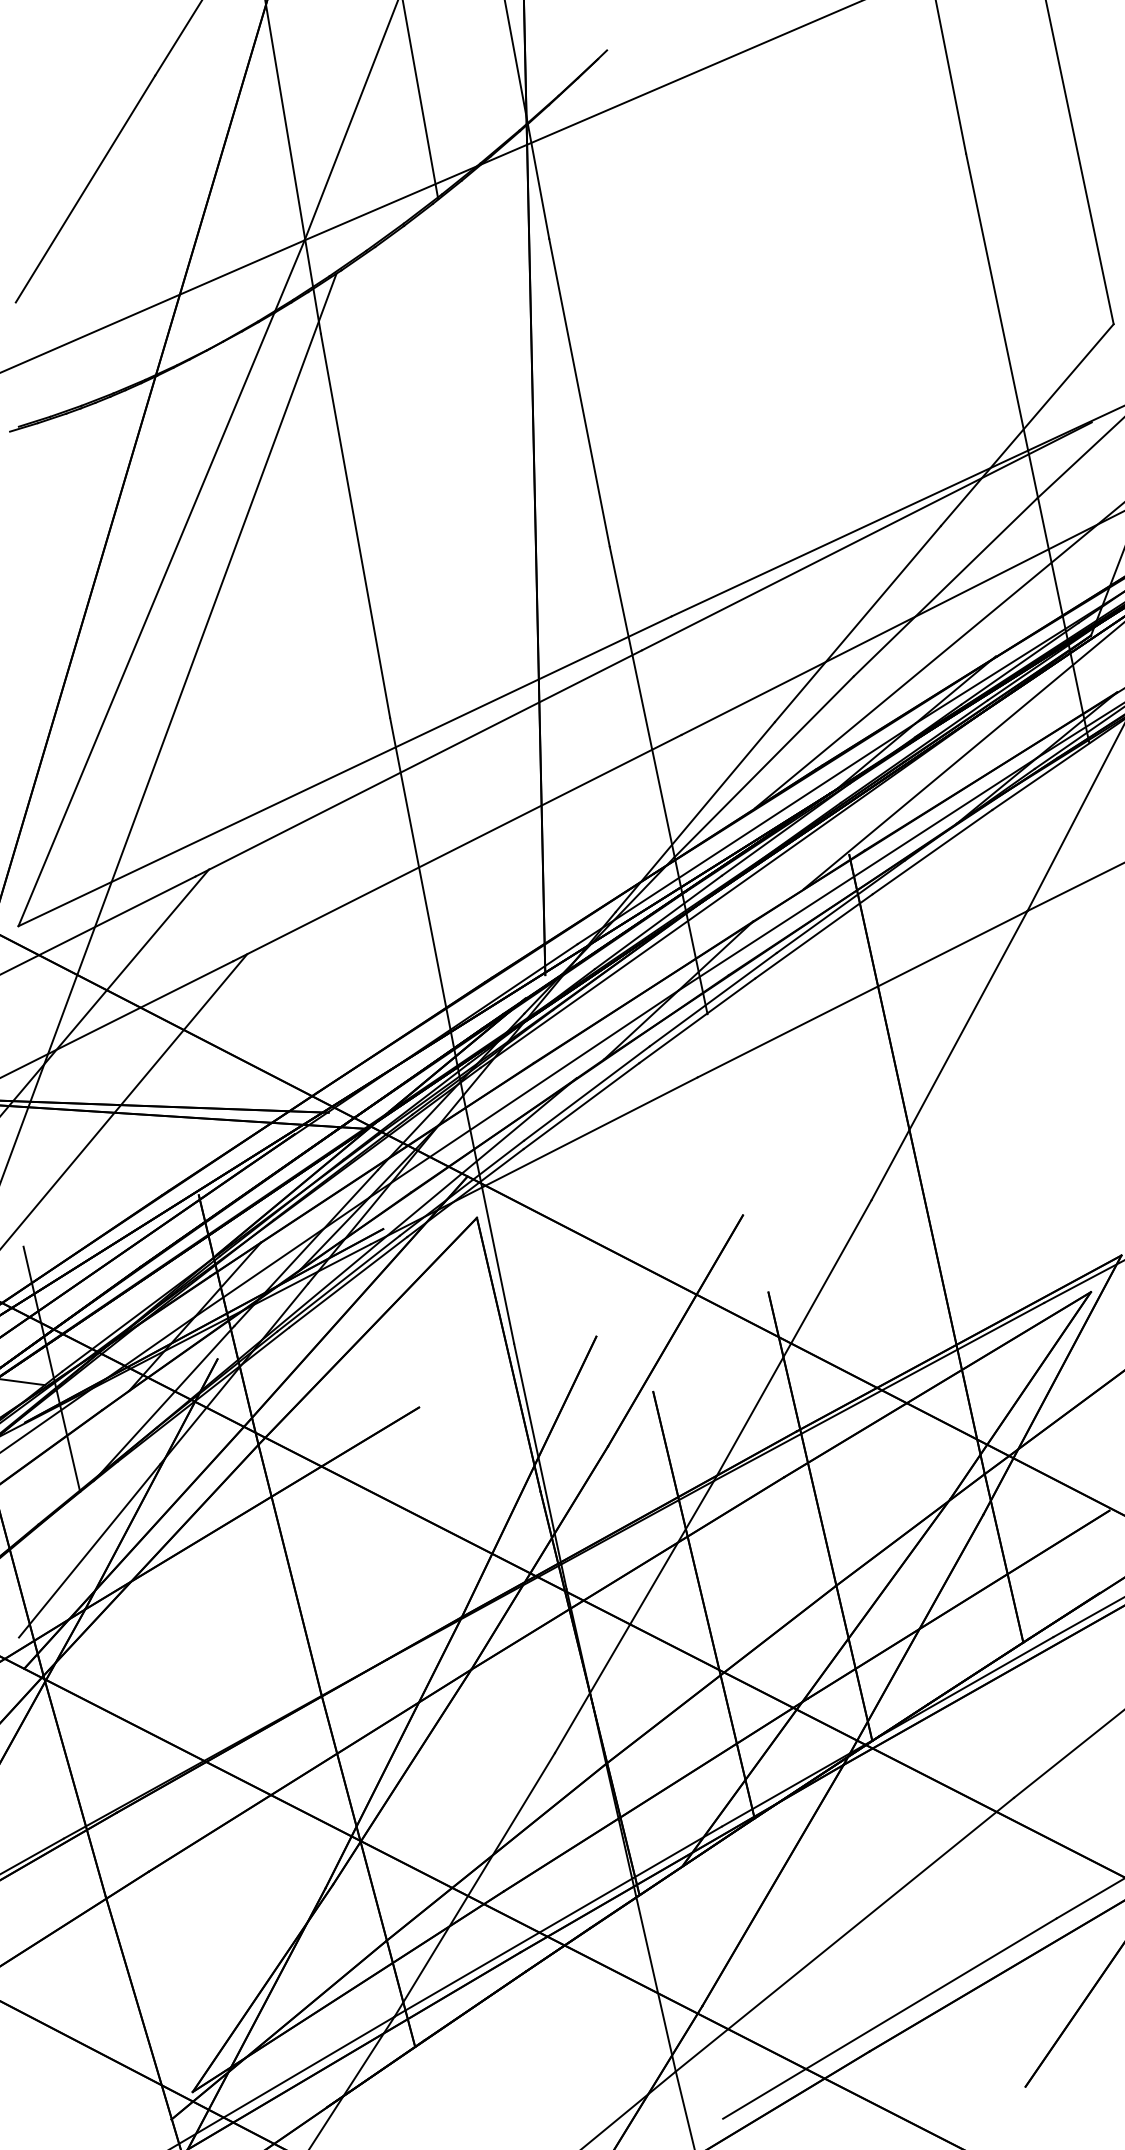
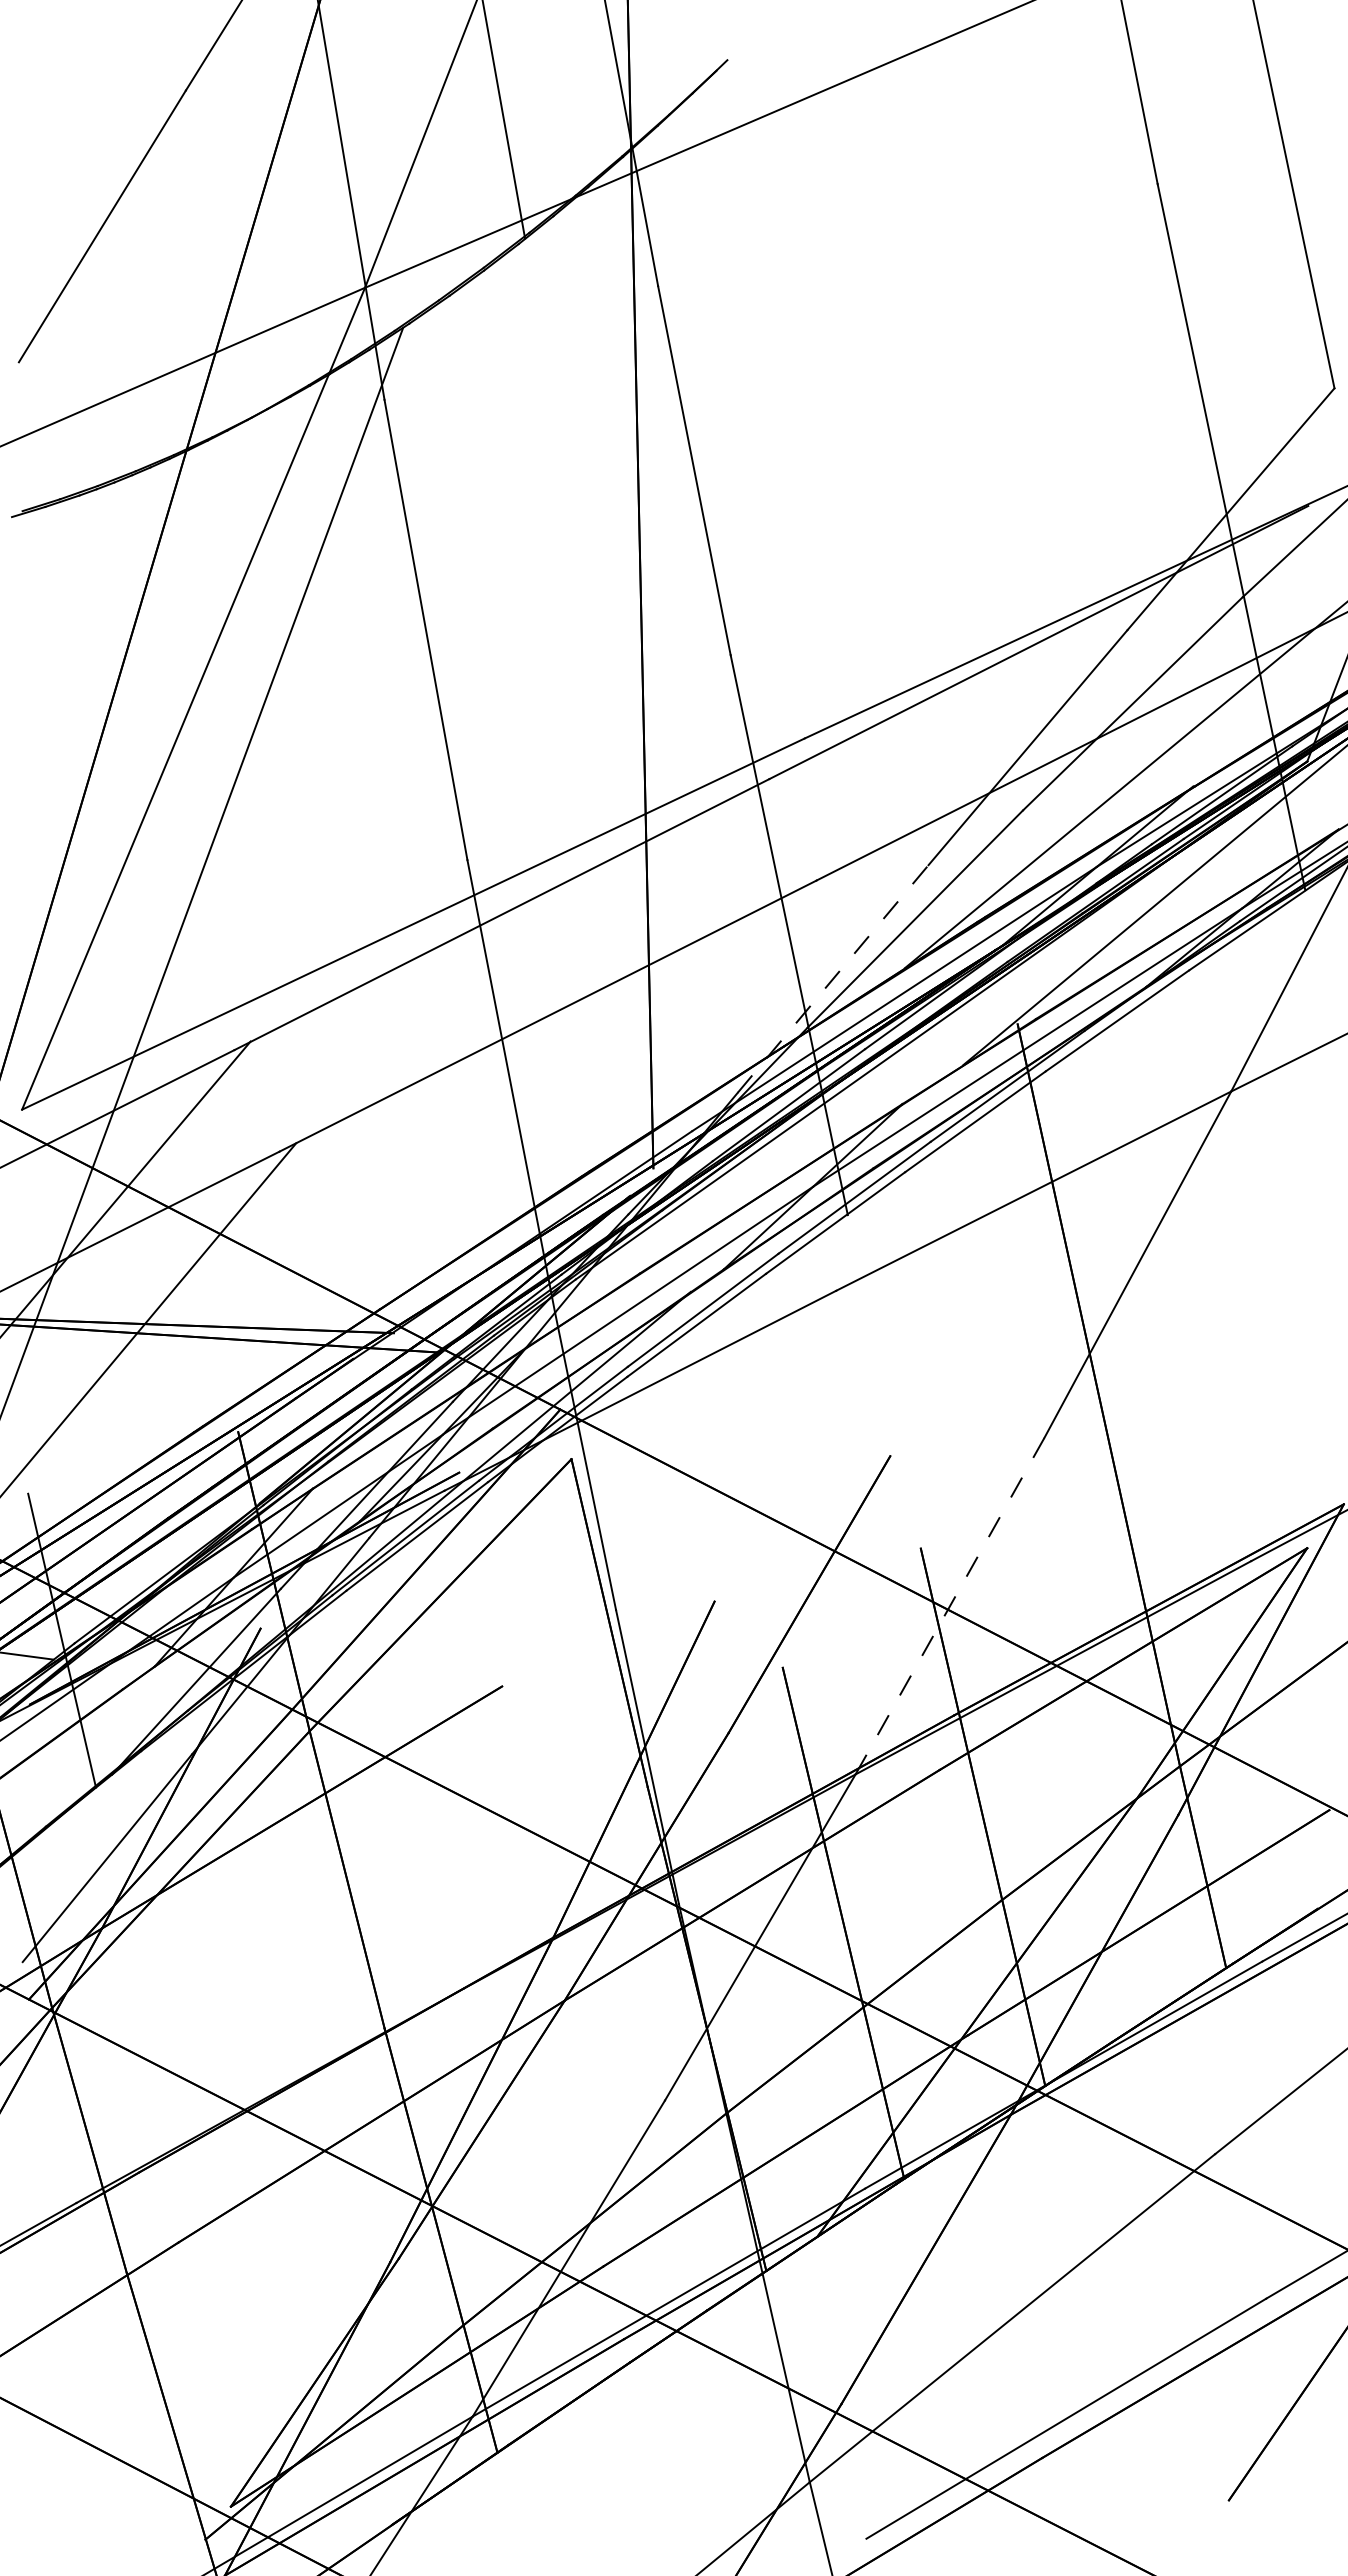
line: (695, 817) -> (833, 979), solid -> dashed
line: (792, 1340) -> (949, 1606), solid -> dashed

